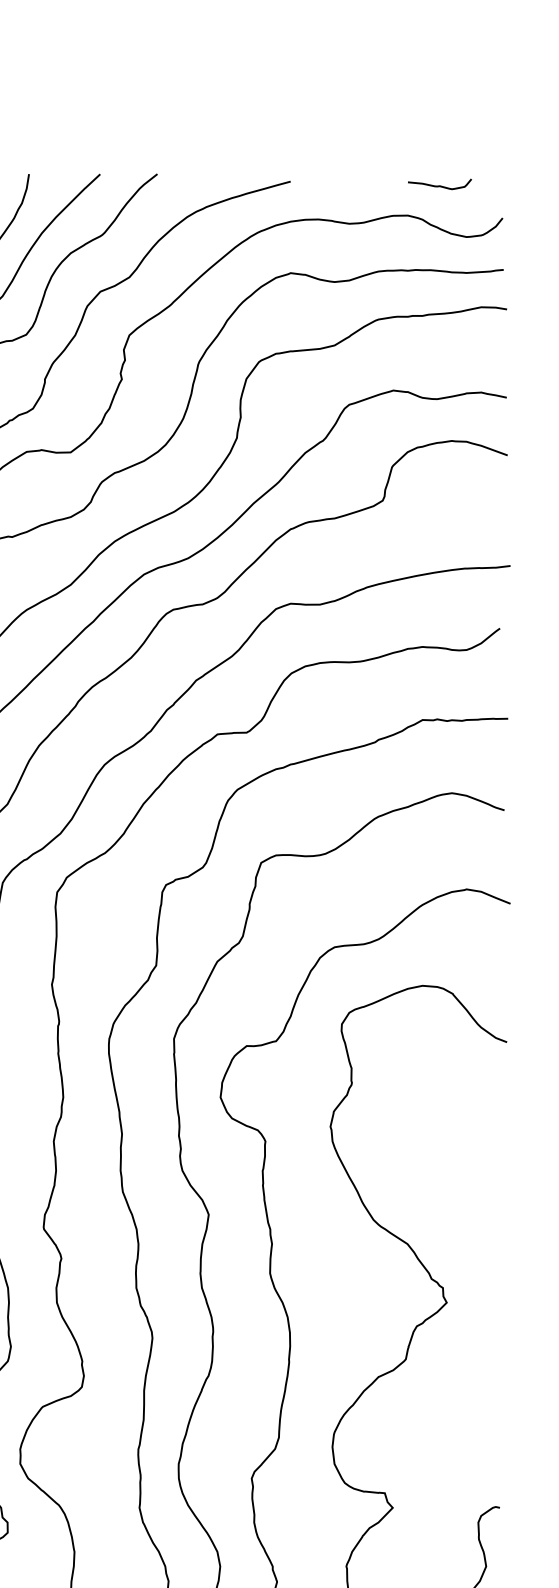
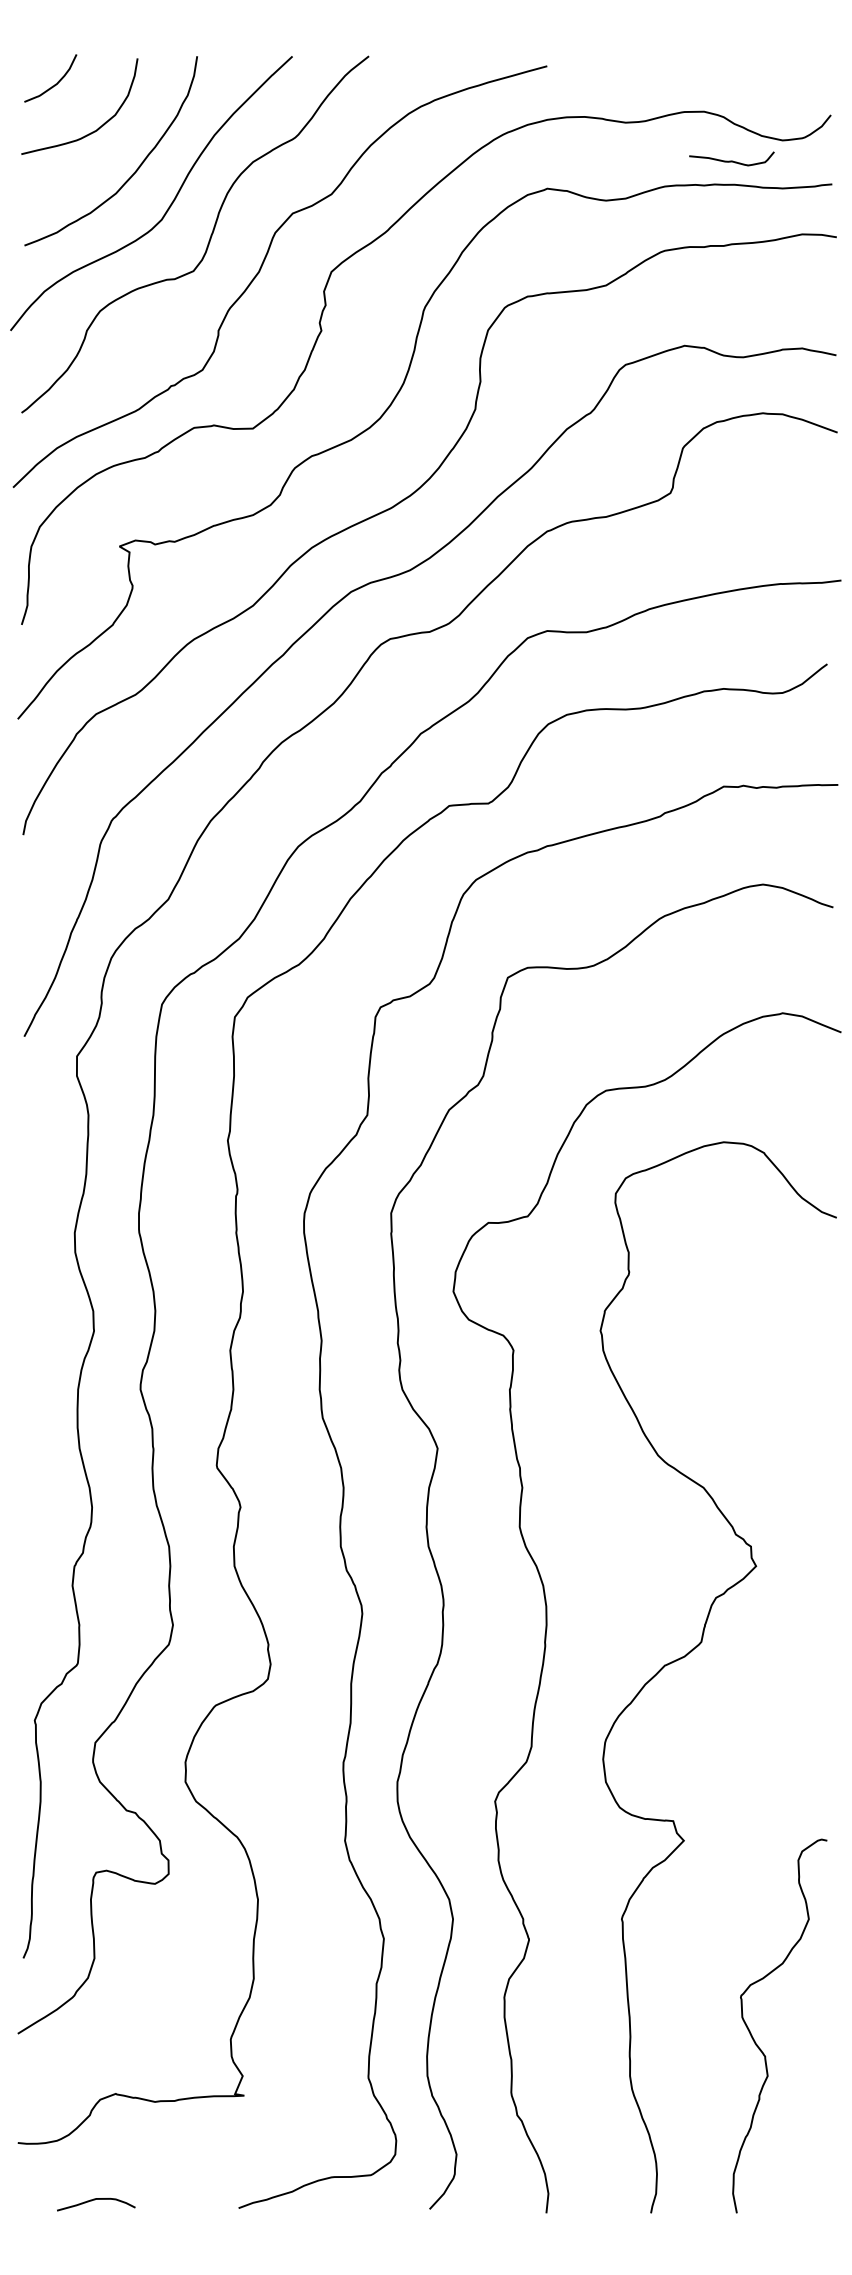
curve: (439, 185) -> (731, 160), moved

